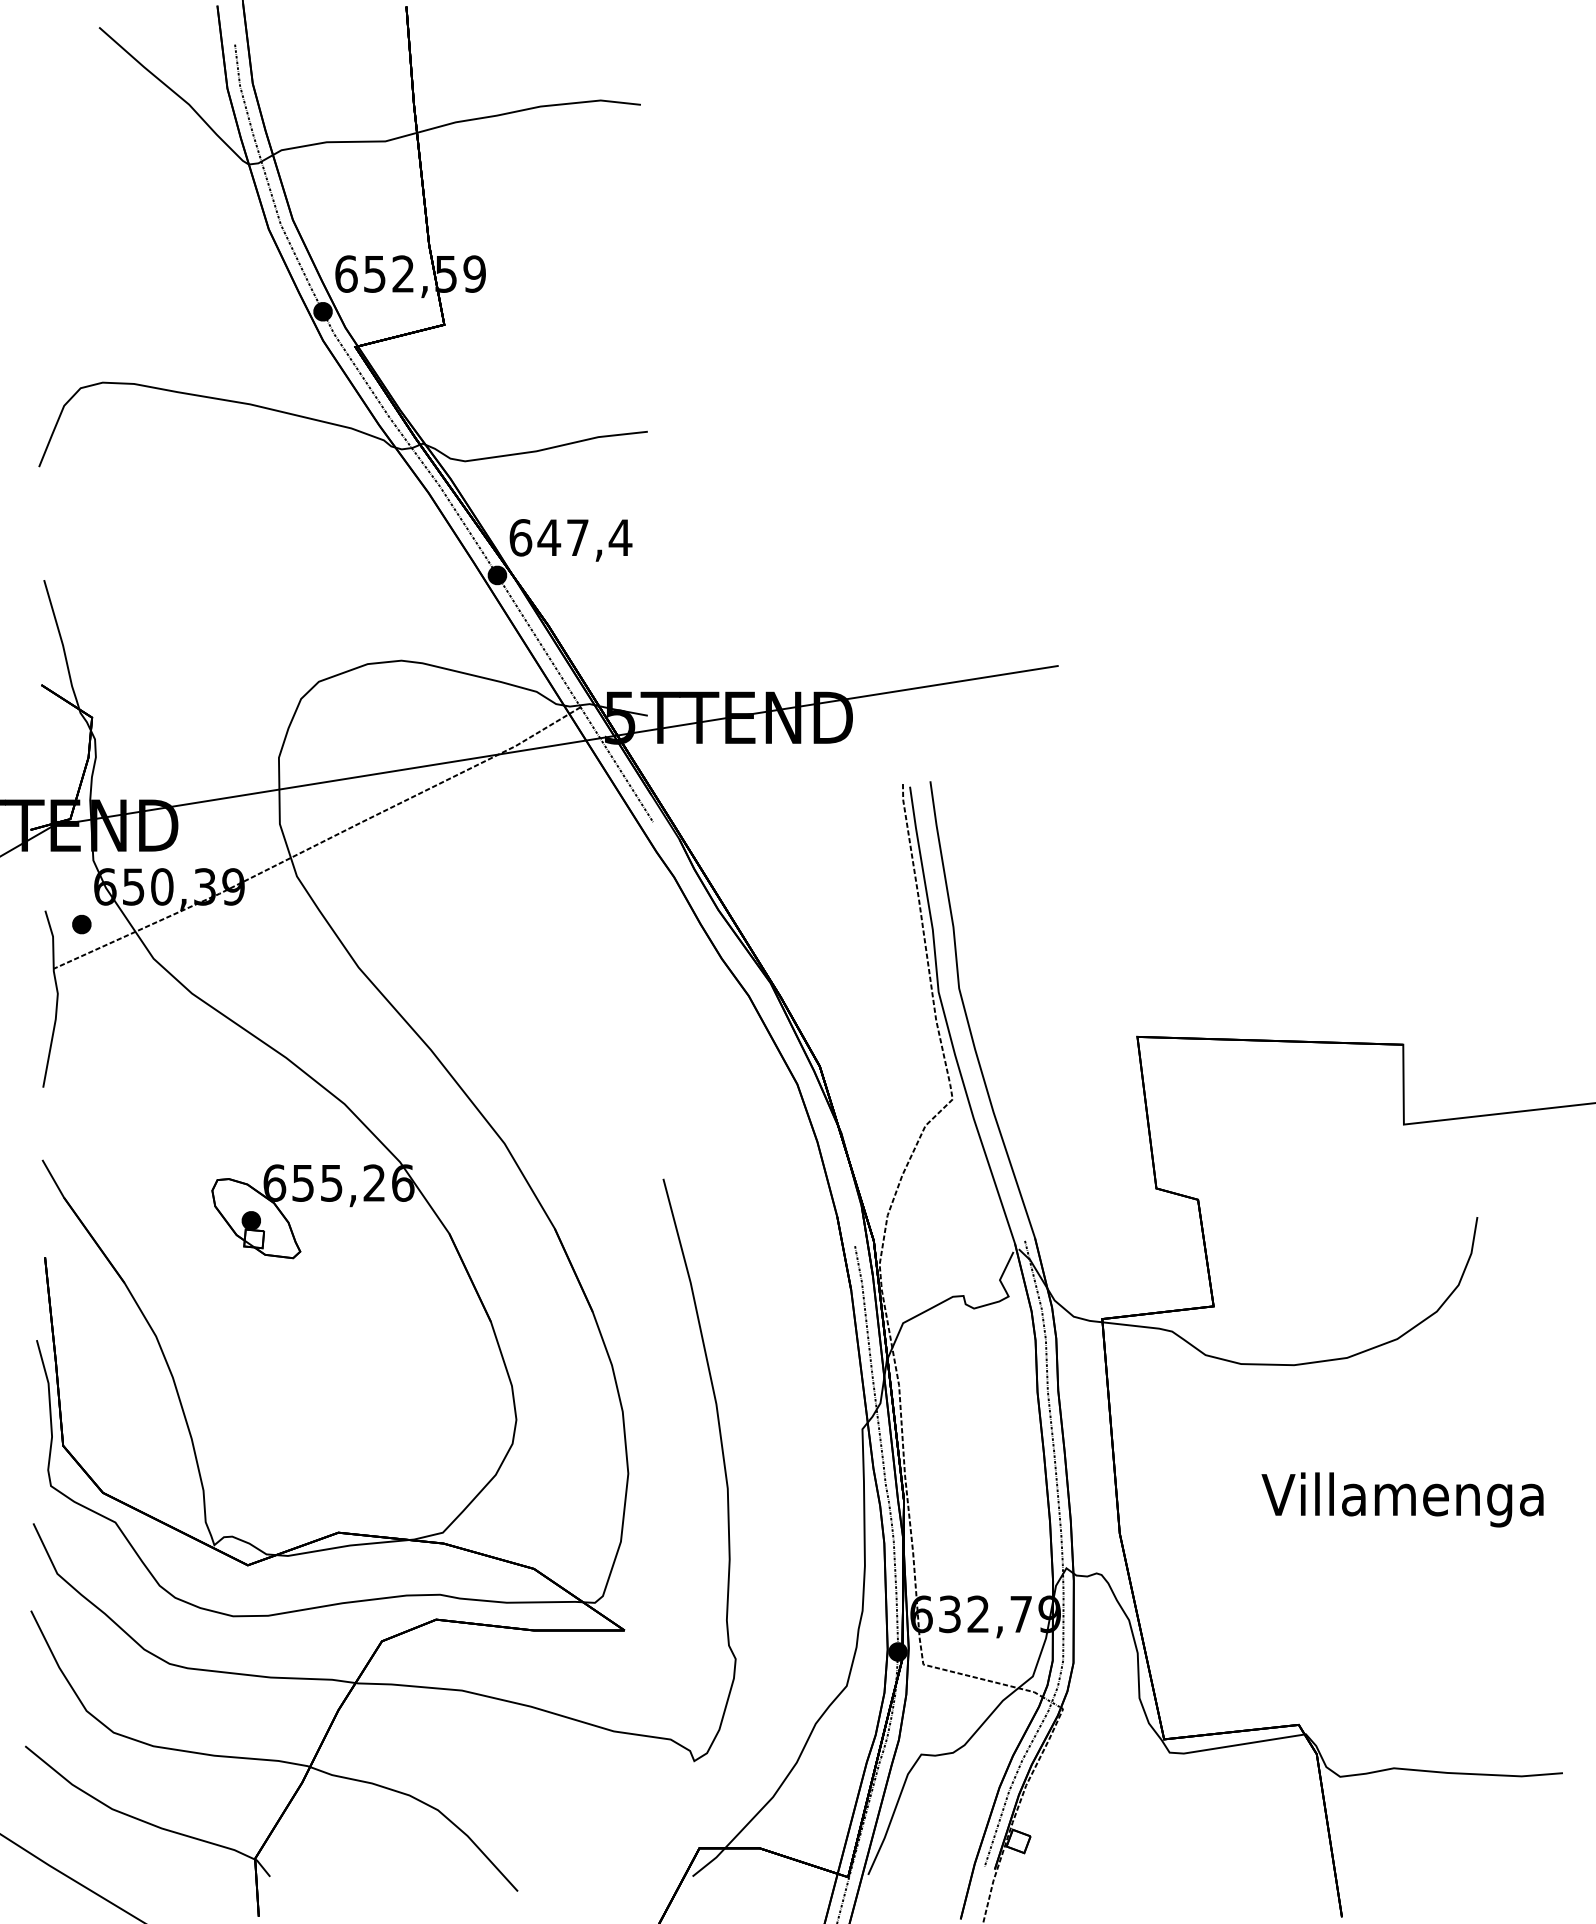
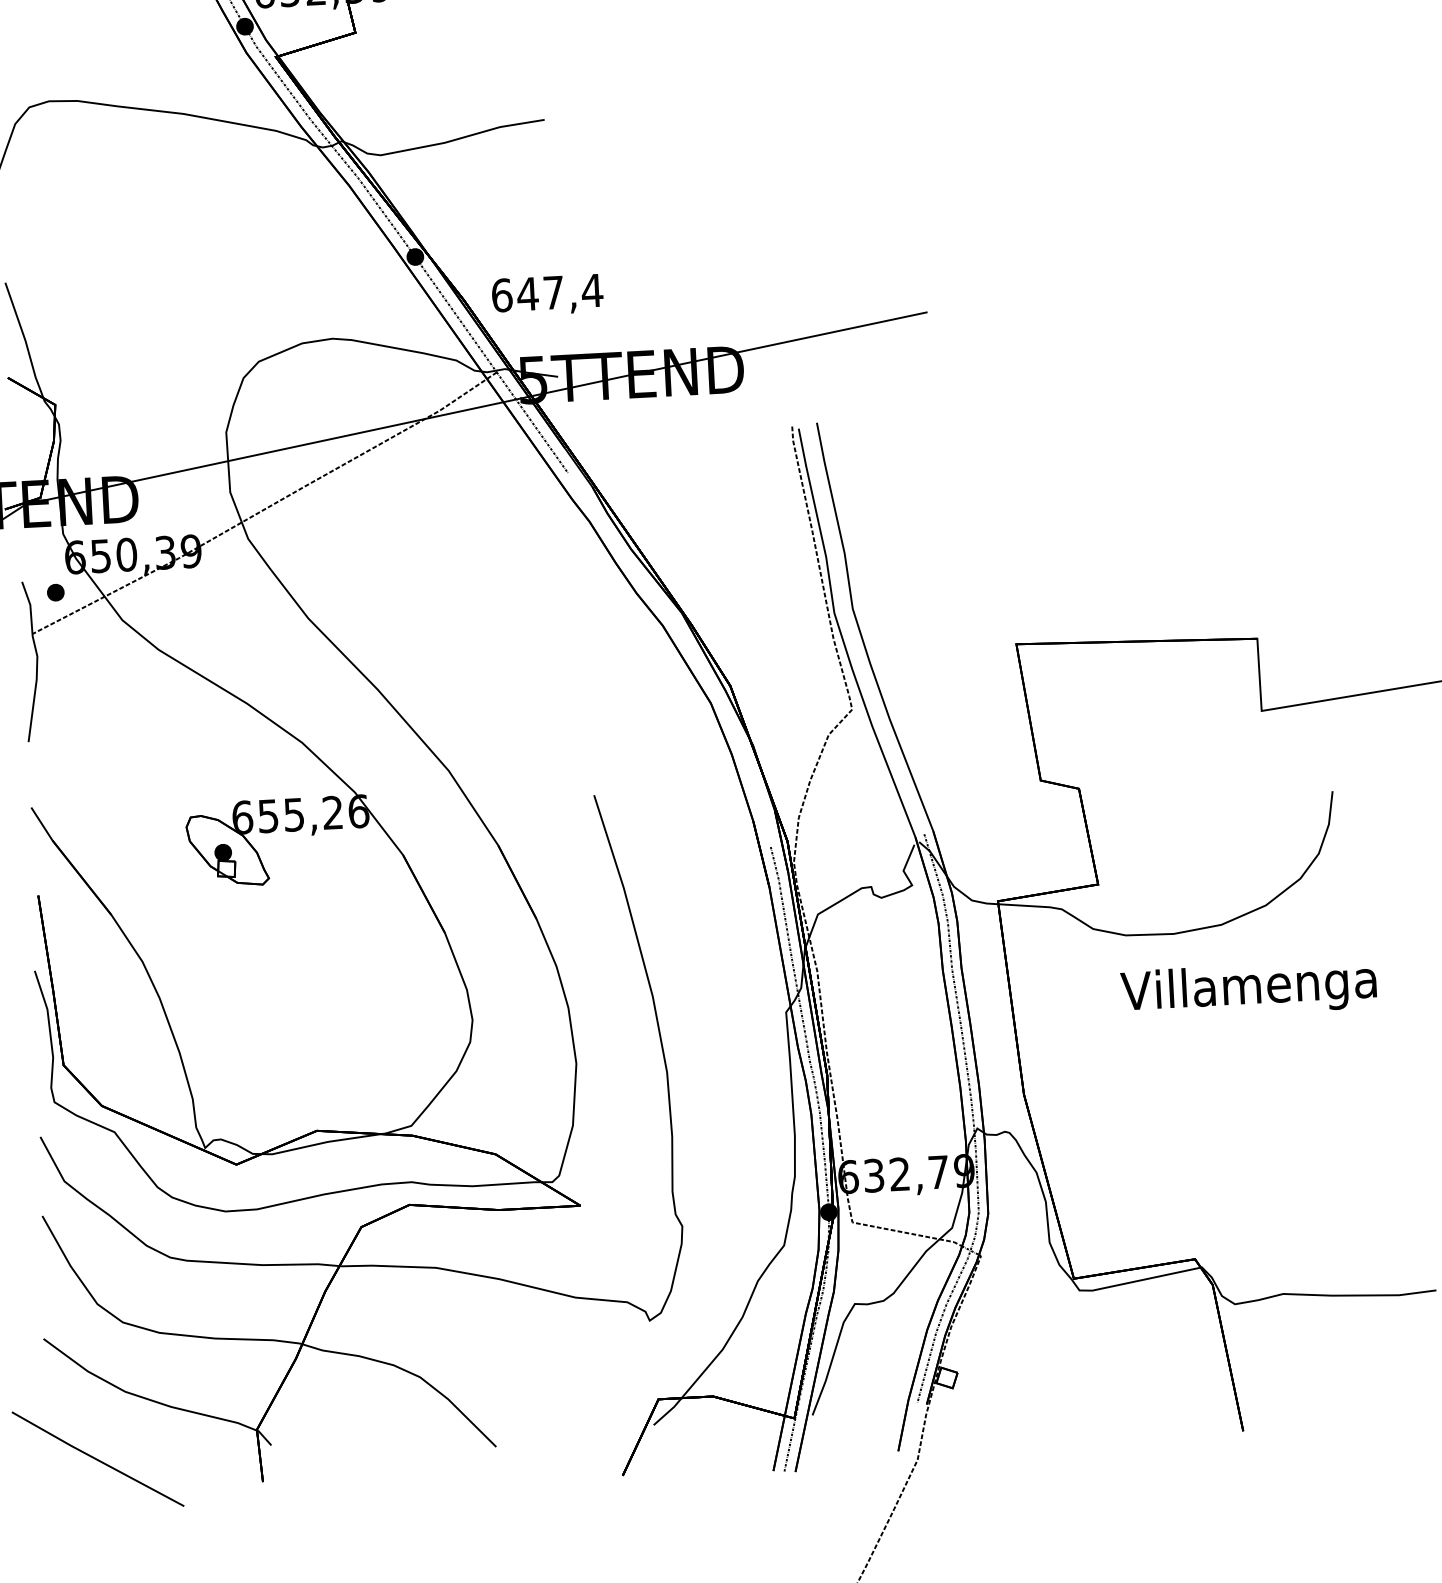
text: (570, 540) -> (547, 295), moved
text: (1402, 1499) -> (1248, 989), moved

